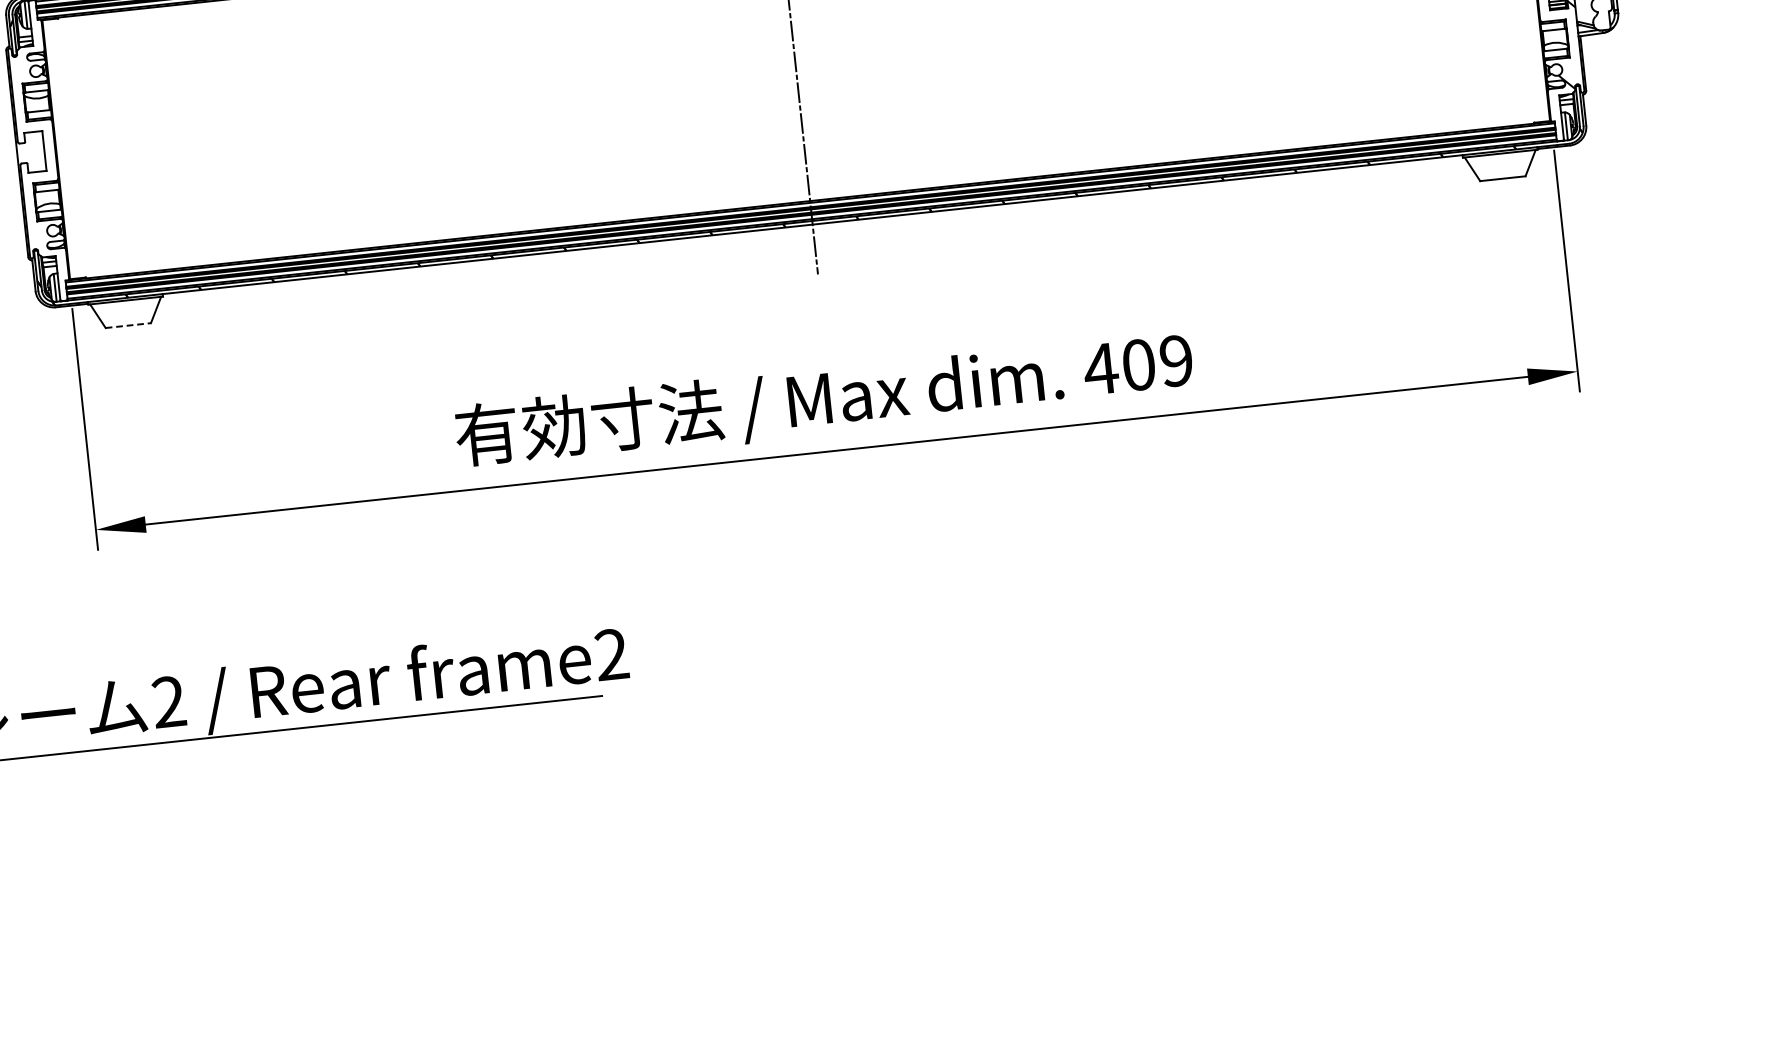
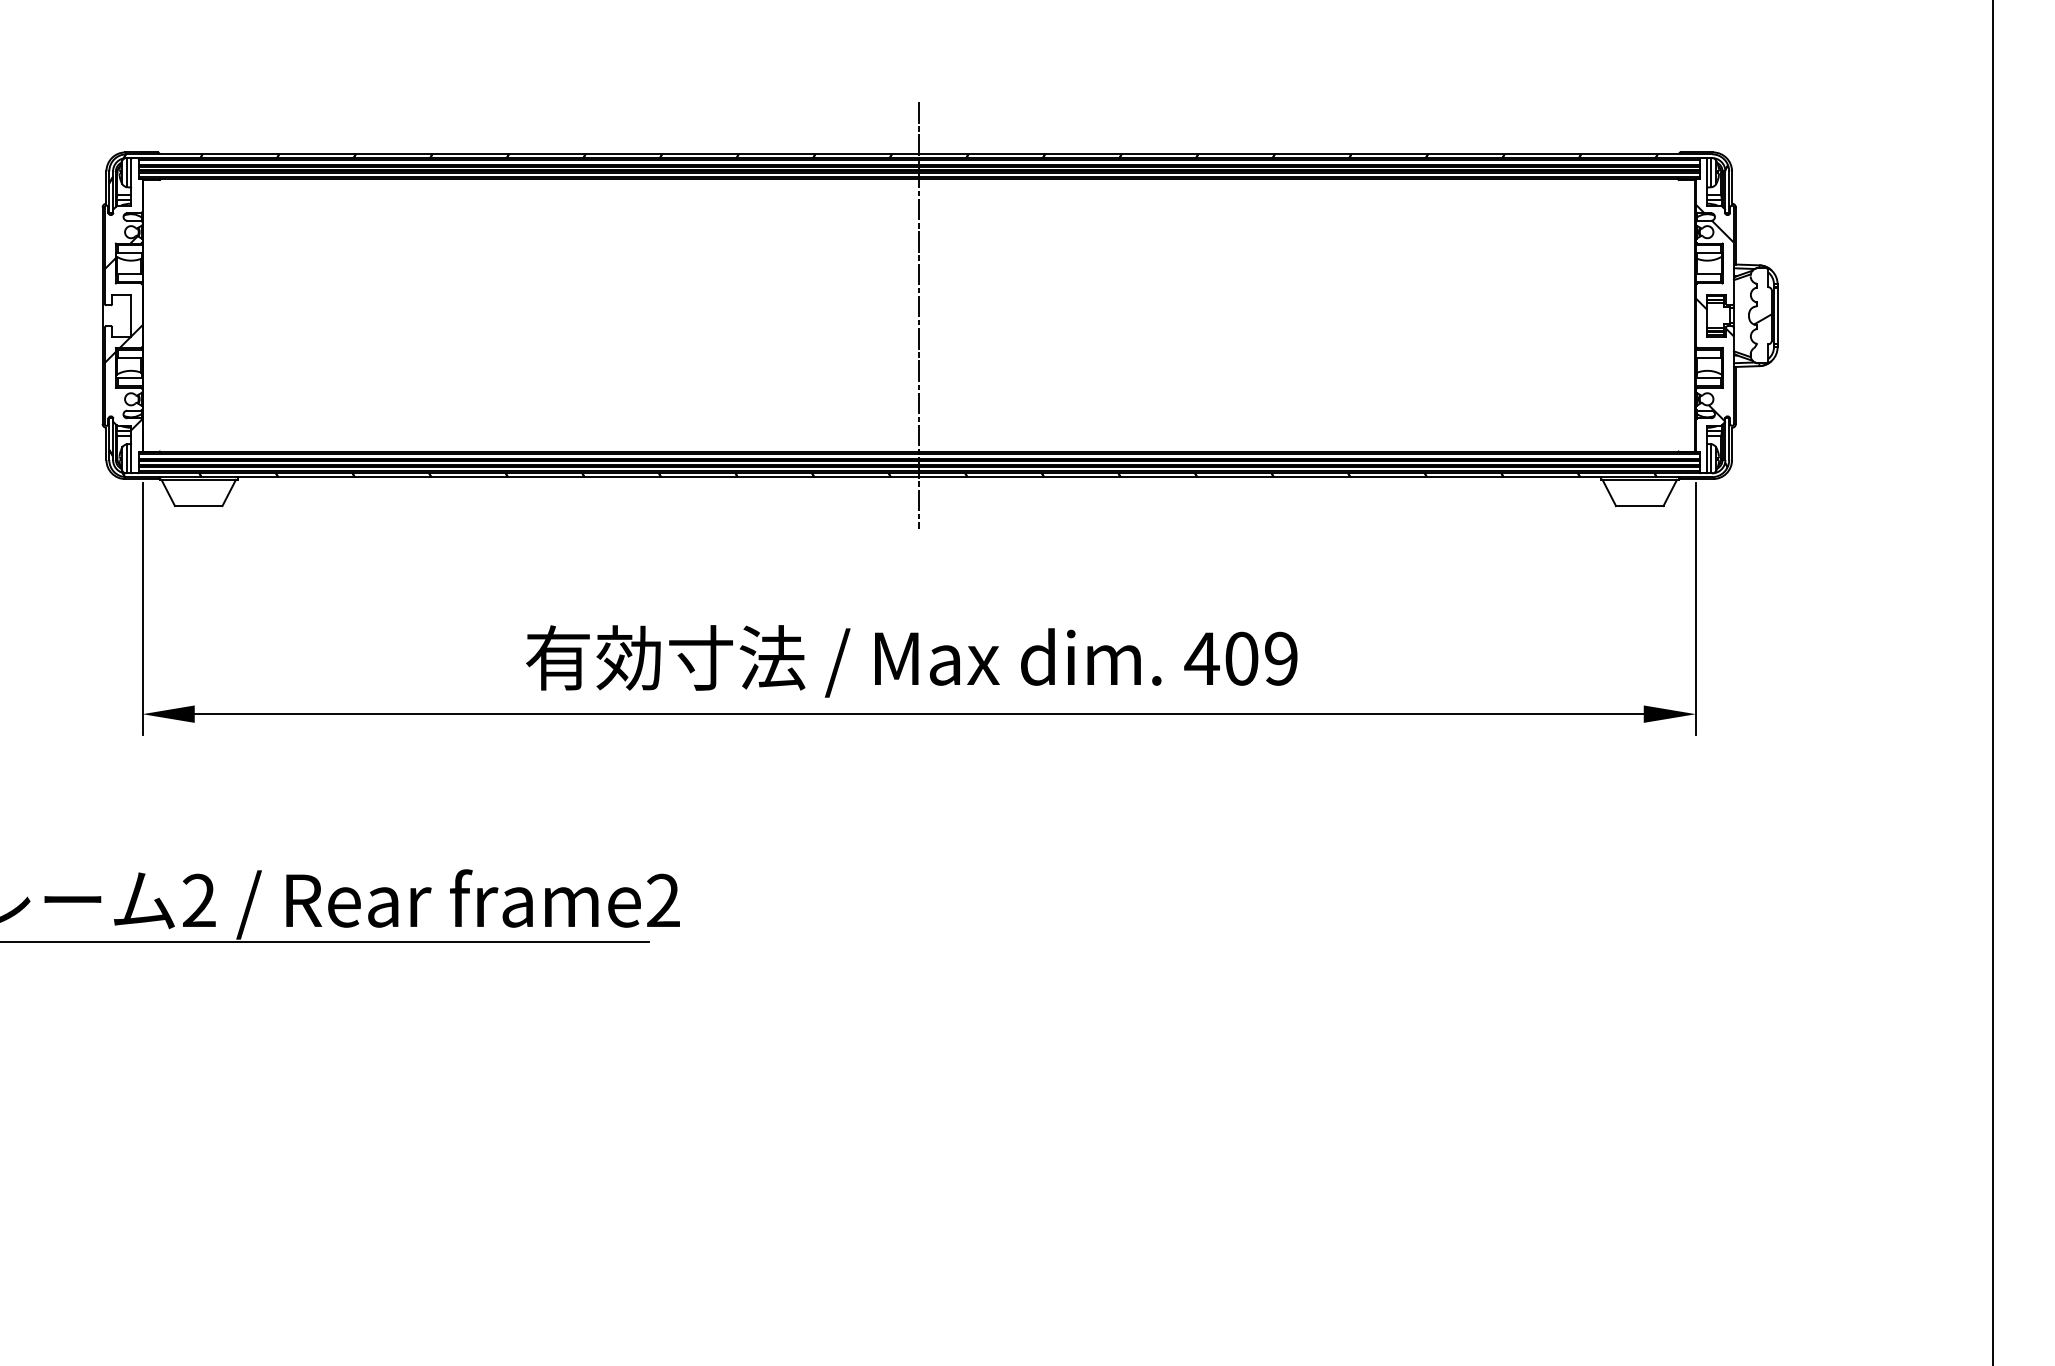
hatch: (38, 168) -> (123, 333), added
line: (128, 326) -> (198, 506), dashed -> solid

